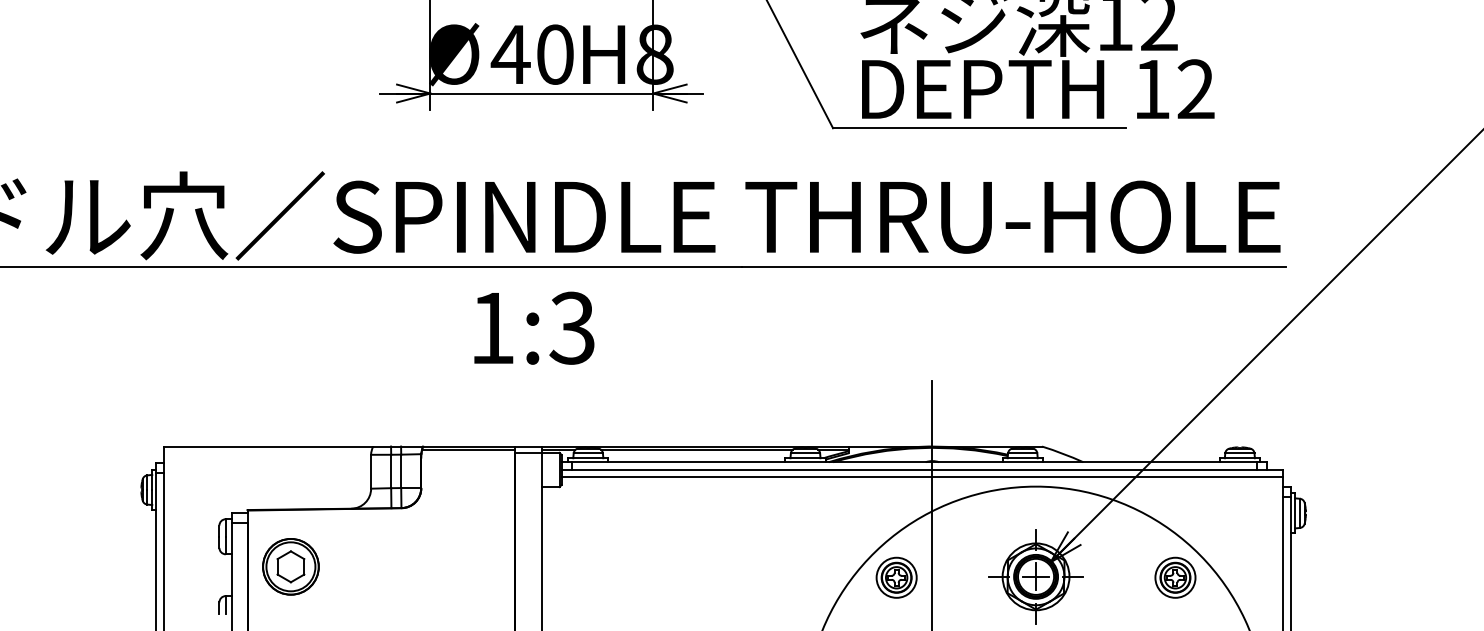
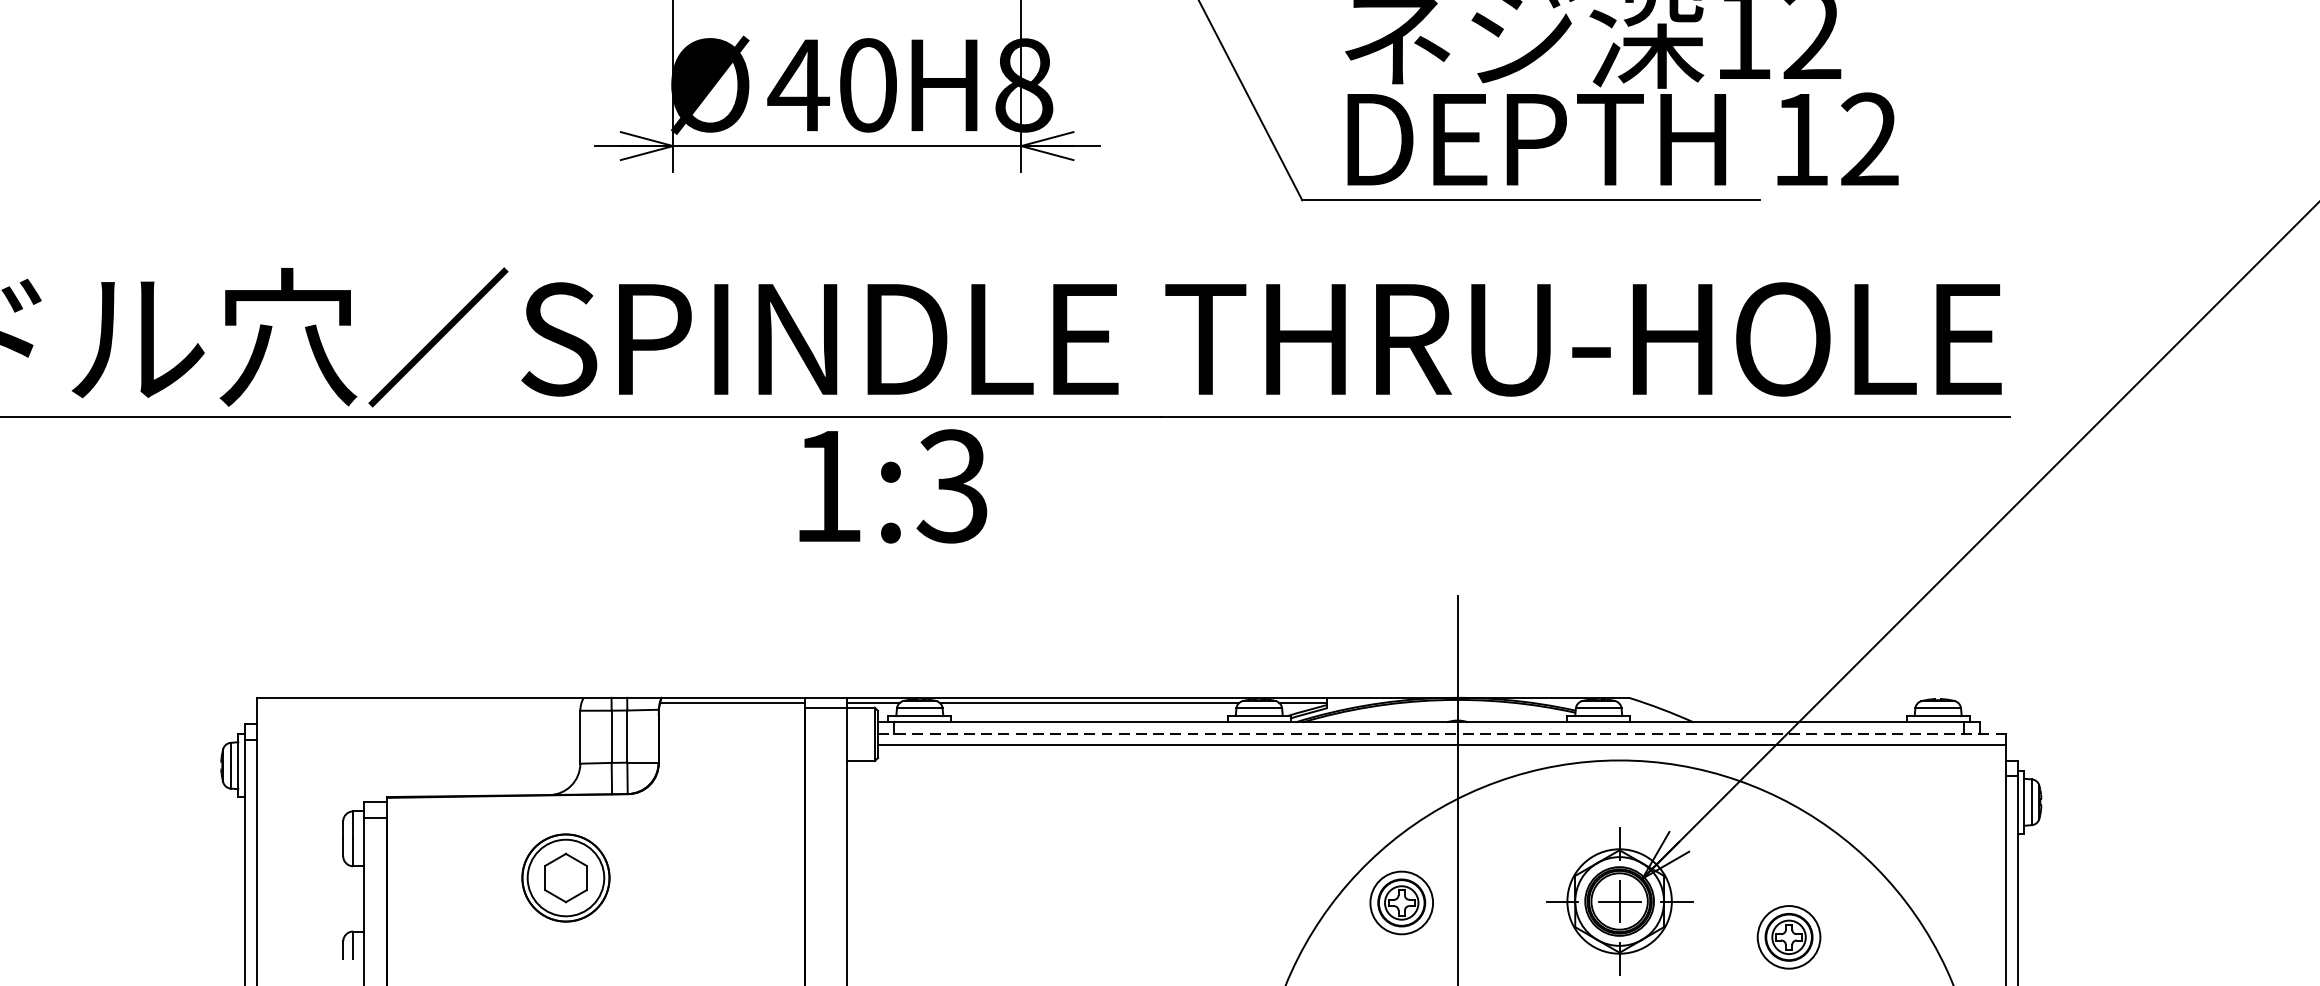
text: (534, 327) -> (893, 485), moved
line: (922, 469) -> (1442, 733), solid -> dashed
part: (290, 566) -> (565, 877), moved
part: (1175, 577) -> (1789, 936), moved

